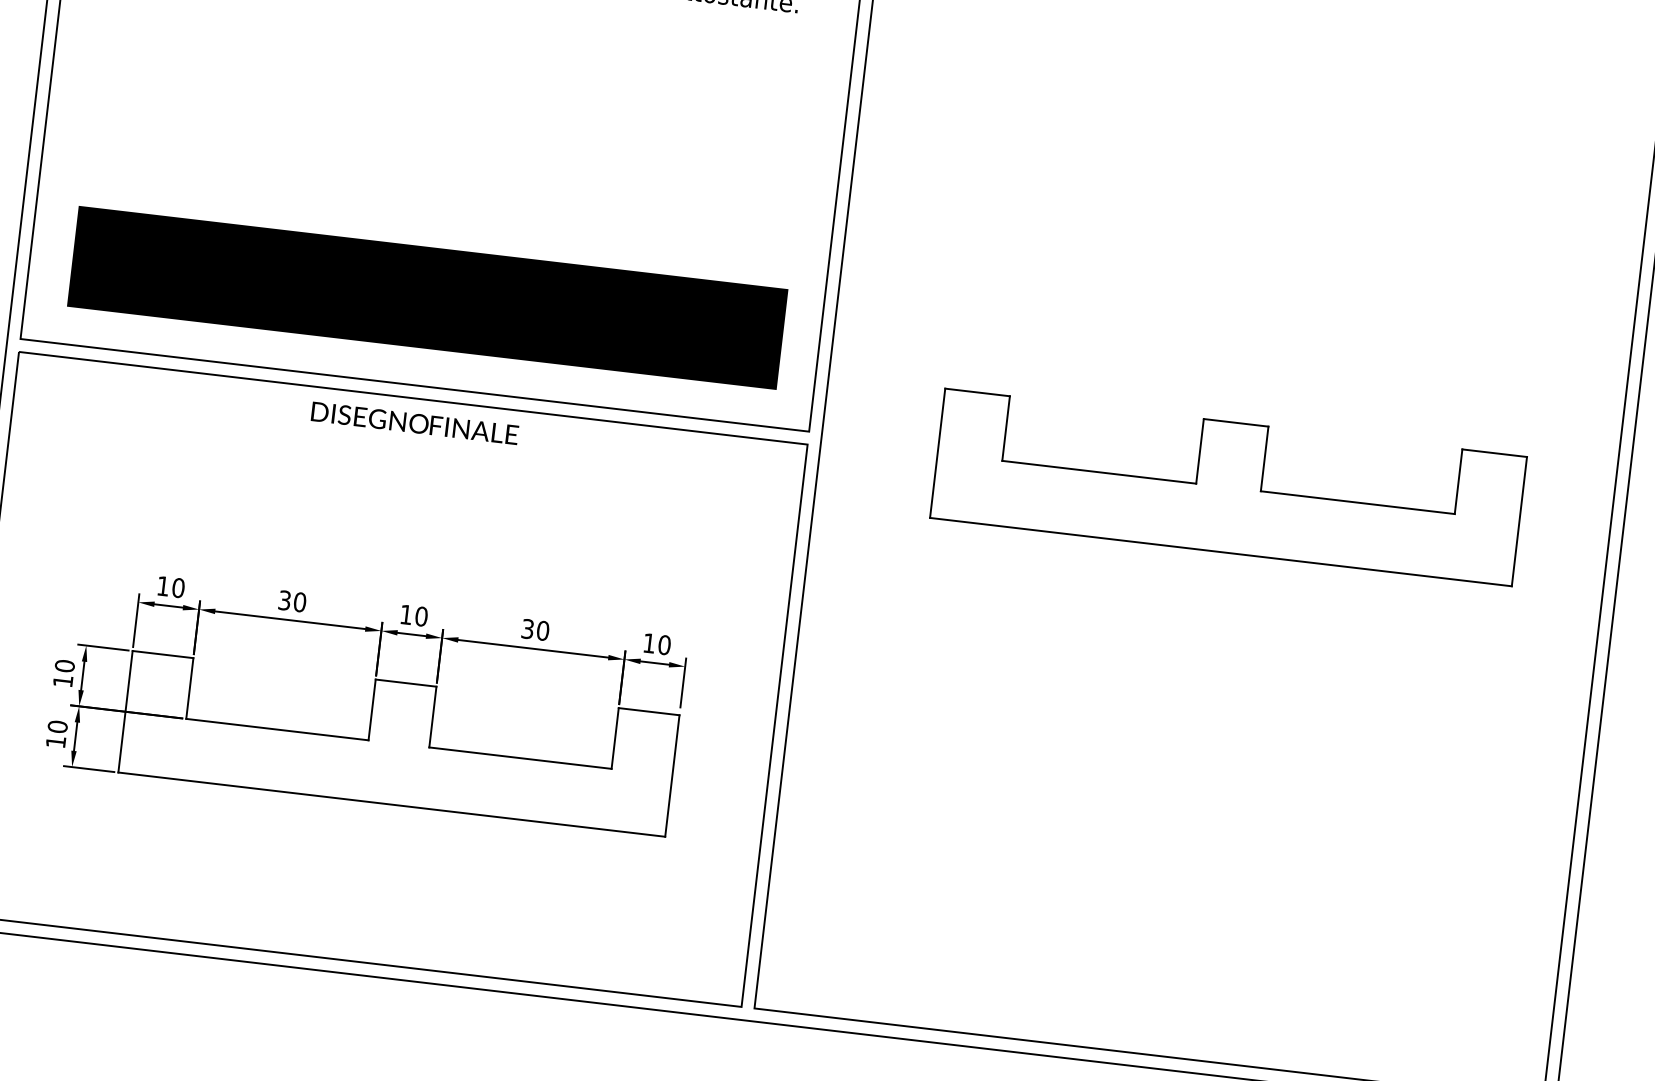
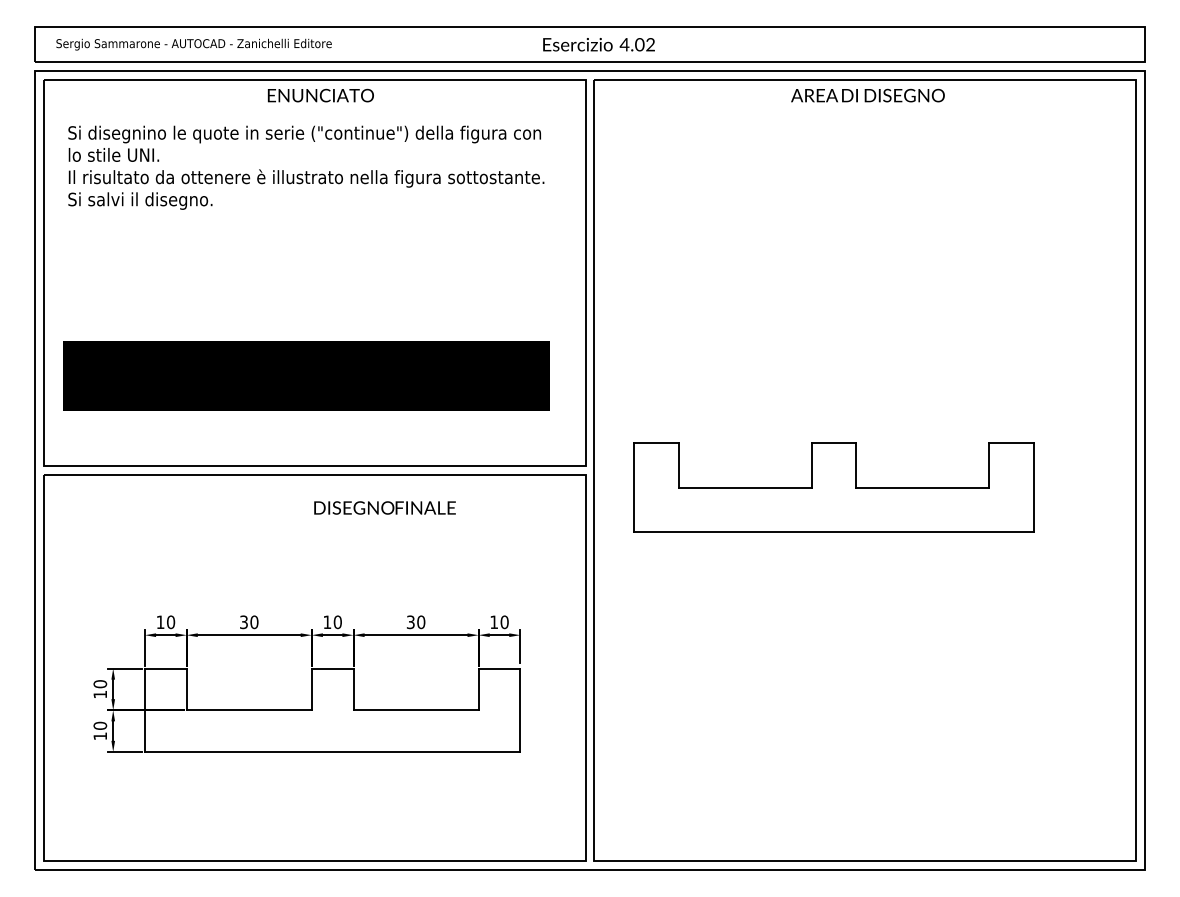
text: (427, 297) -> (306, 375), moved
text: (414, 422) -> (384, 507), moved
part: (1227, 487) -> (833, 487), moved

